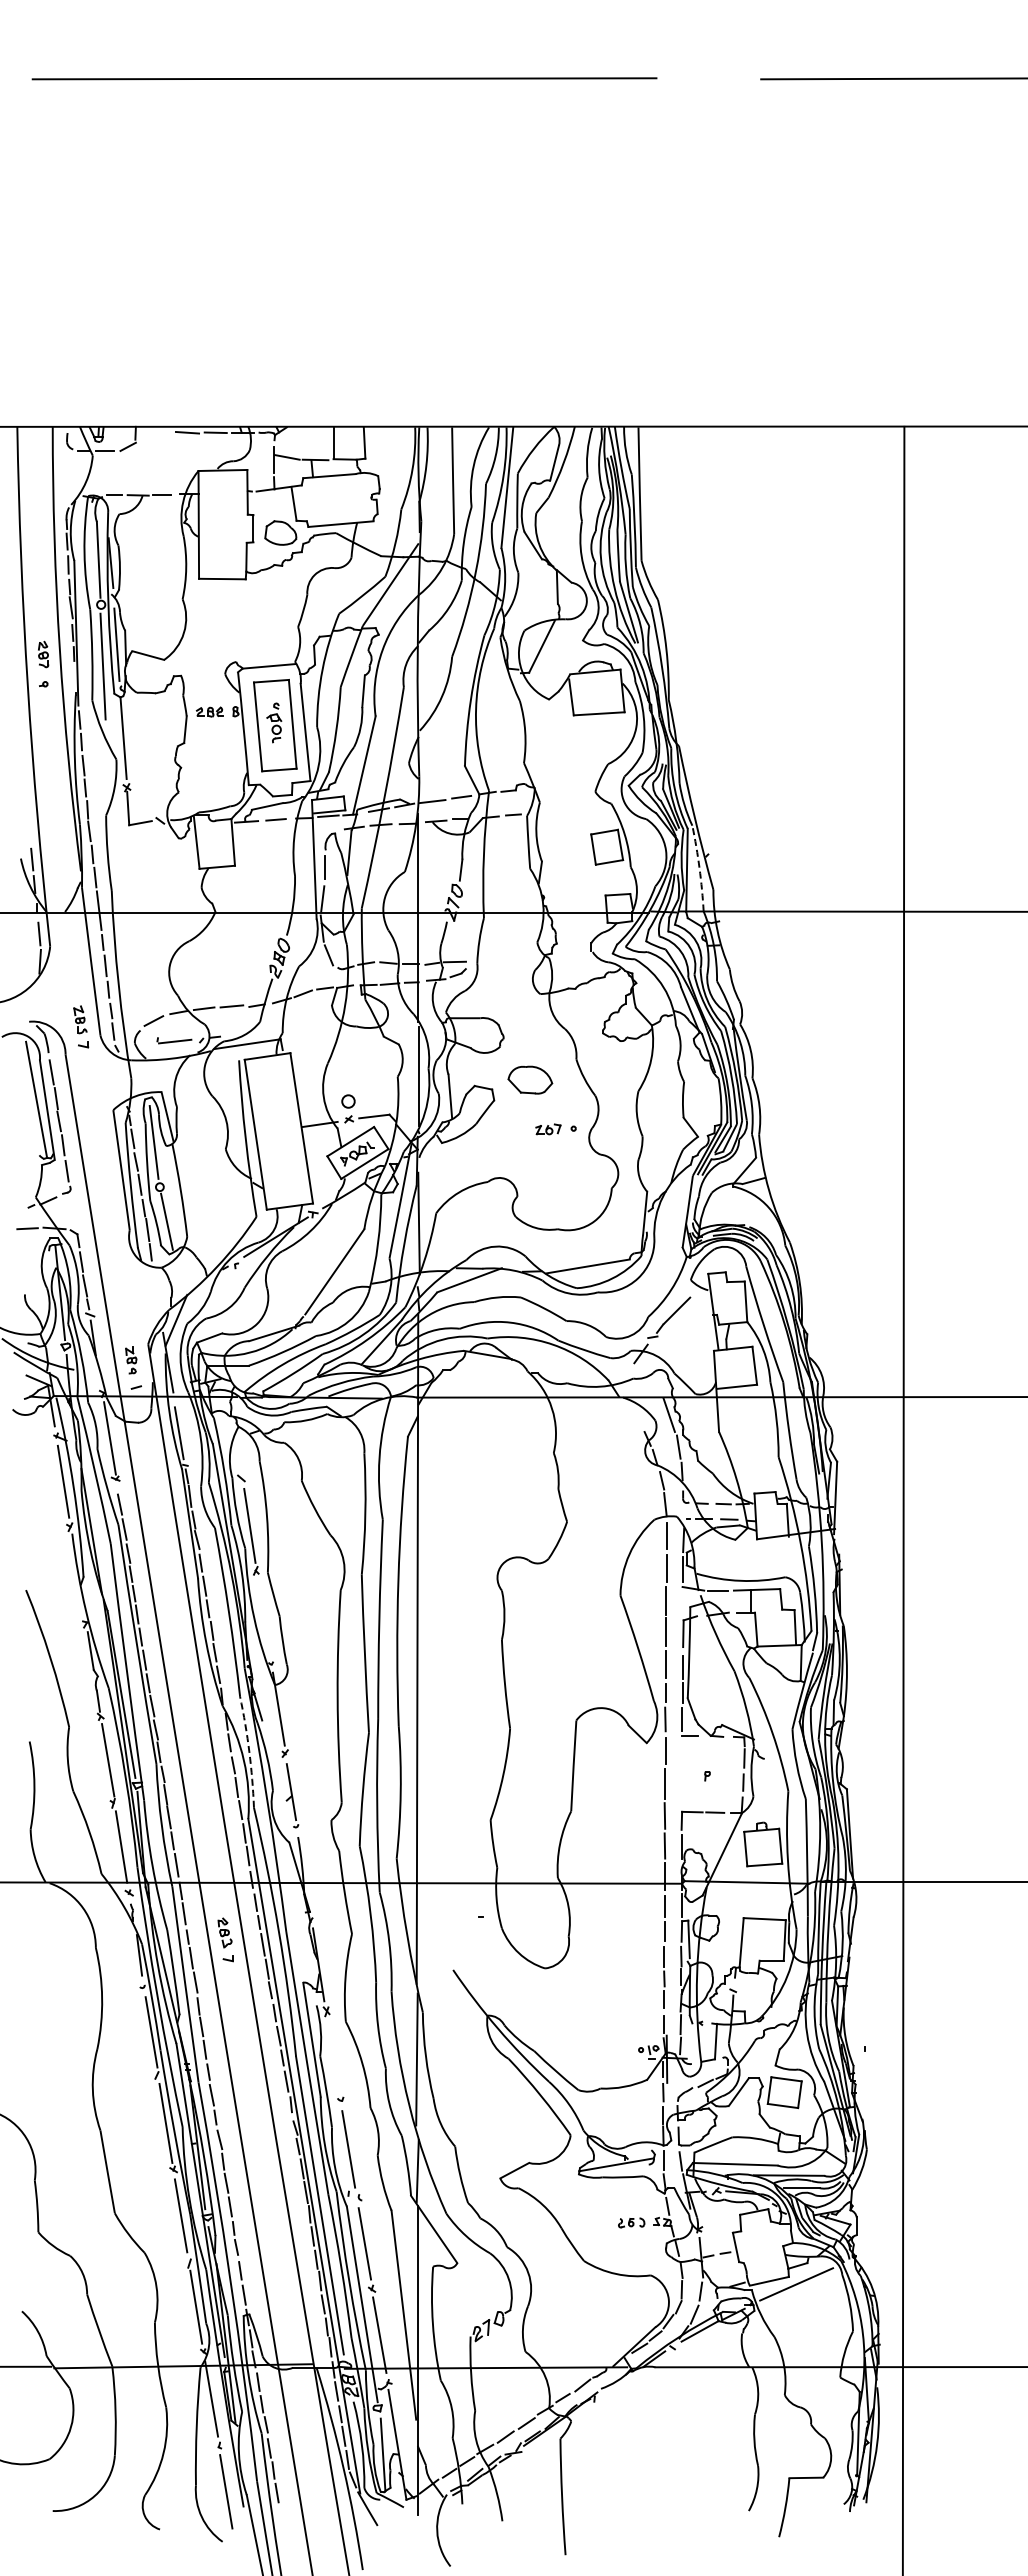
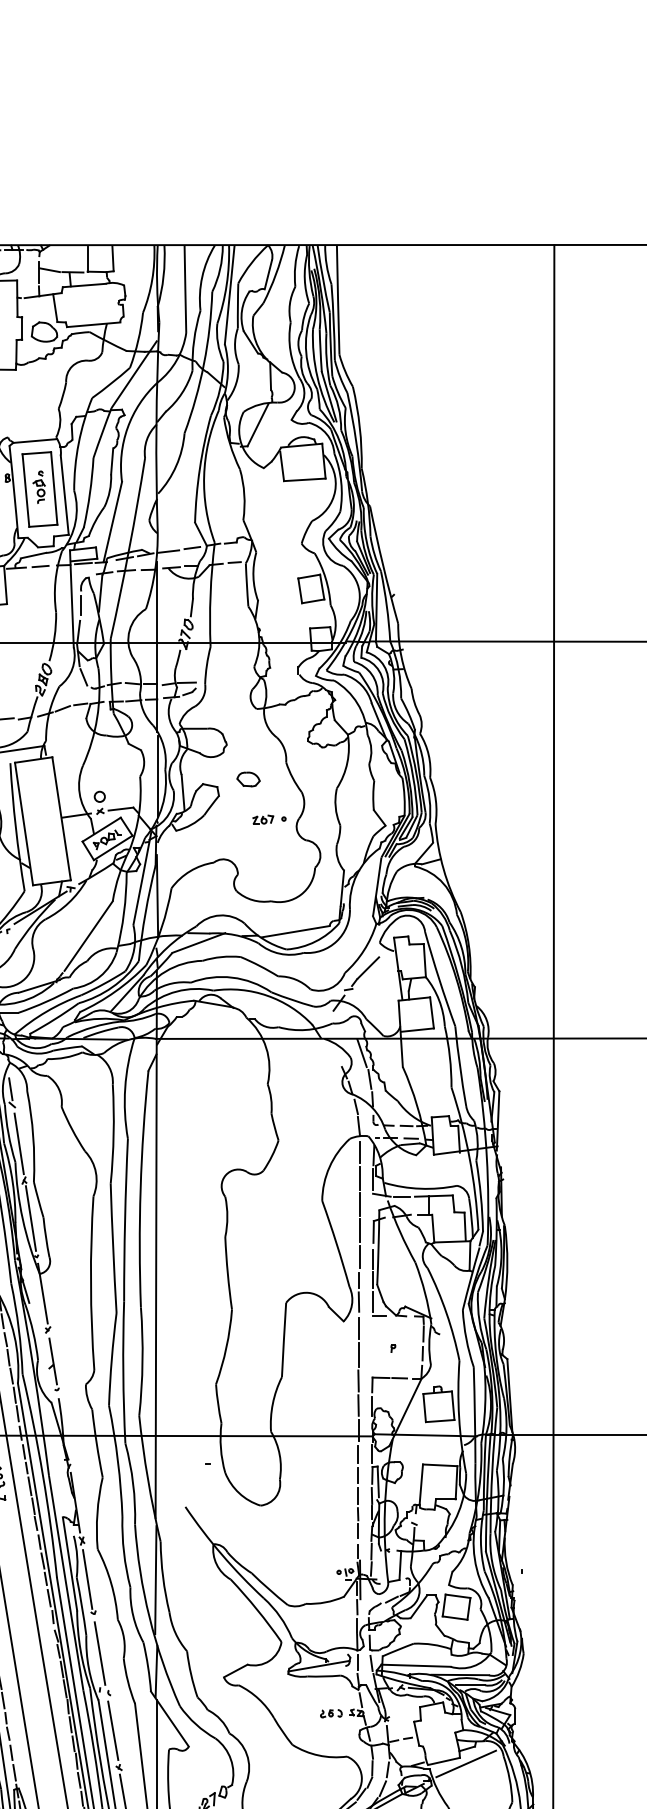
arc: (699, 868) -> (386, 606), dashed -> solid
part: (530, 1080) -> (248, 779), size x0.62
line: (239, 1458) -> (10, 1088), added
line: (264, 1616) -> (31, 1217), added
arc: (249, 1752) -> (18, 1329), dashed -> solid
line: (333, 2058) -> (87, 1579), added

